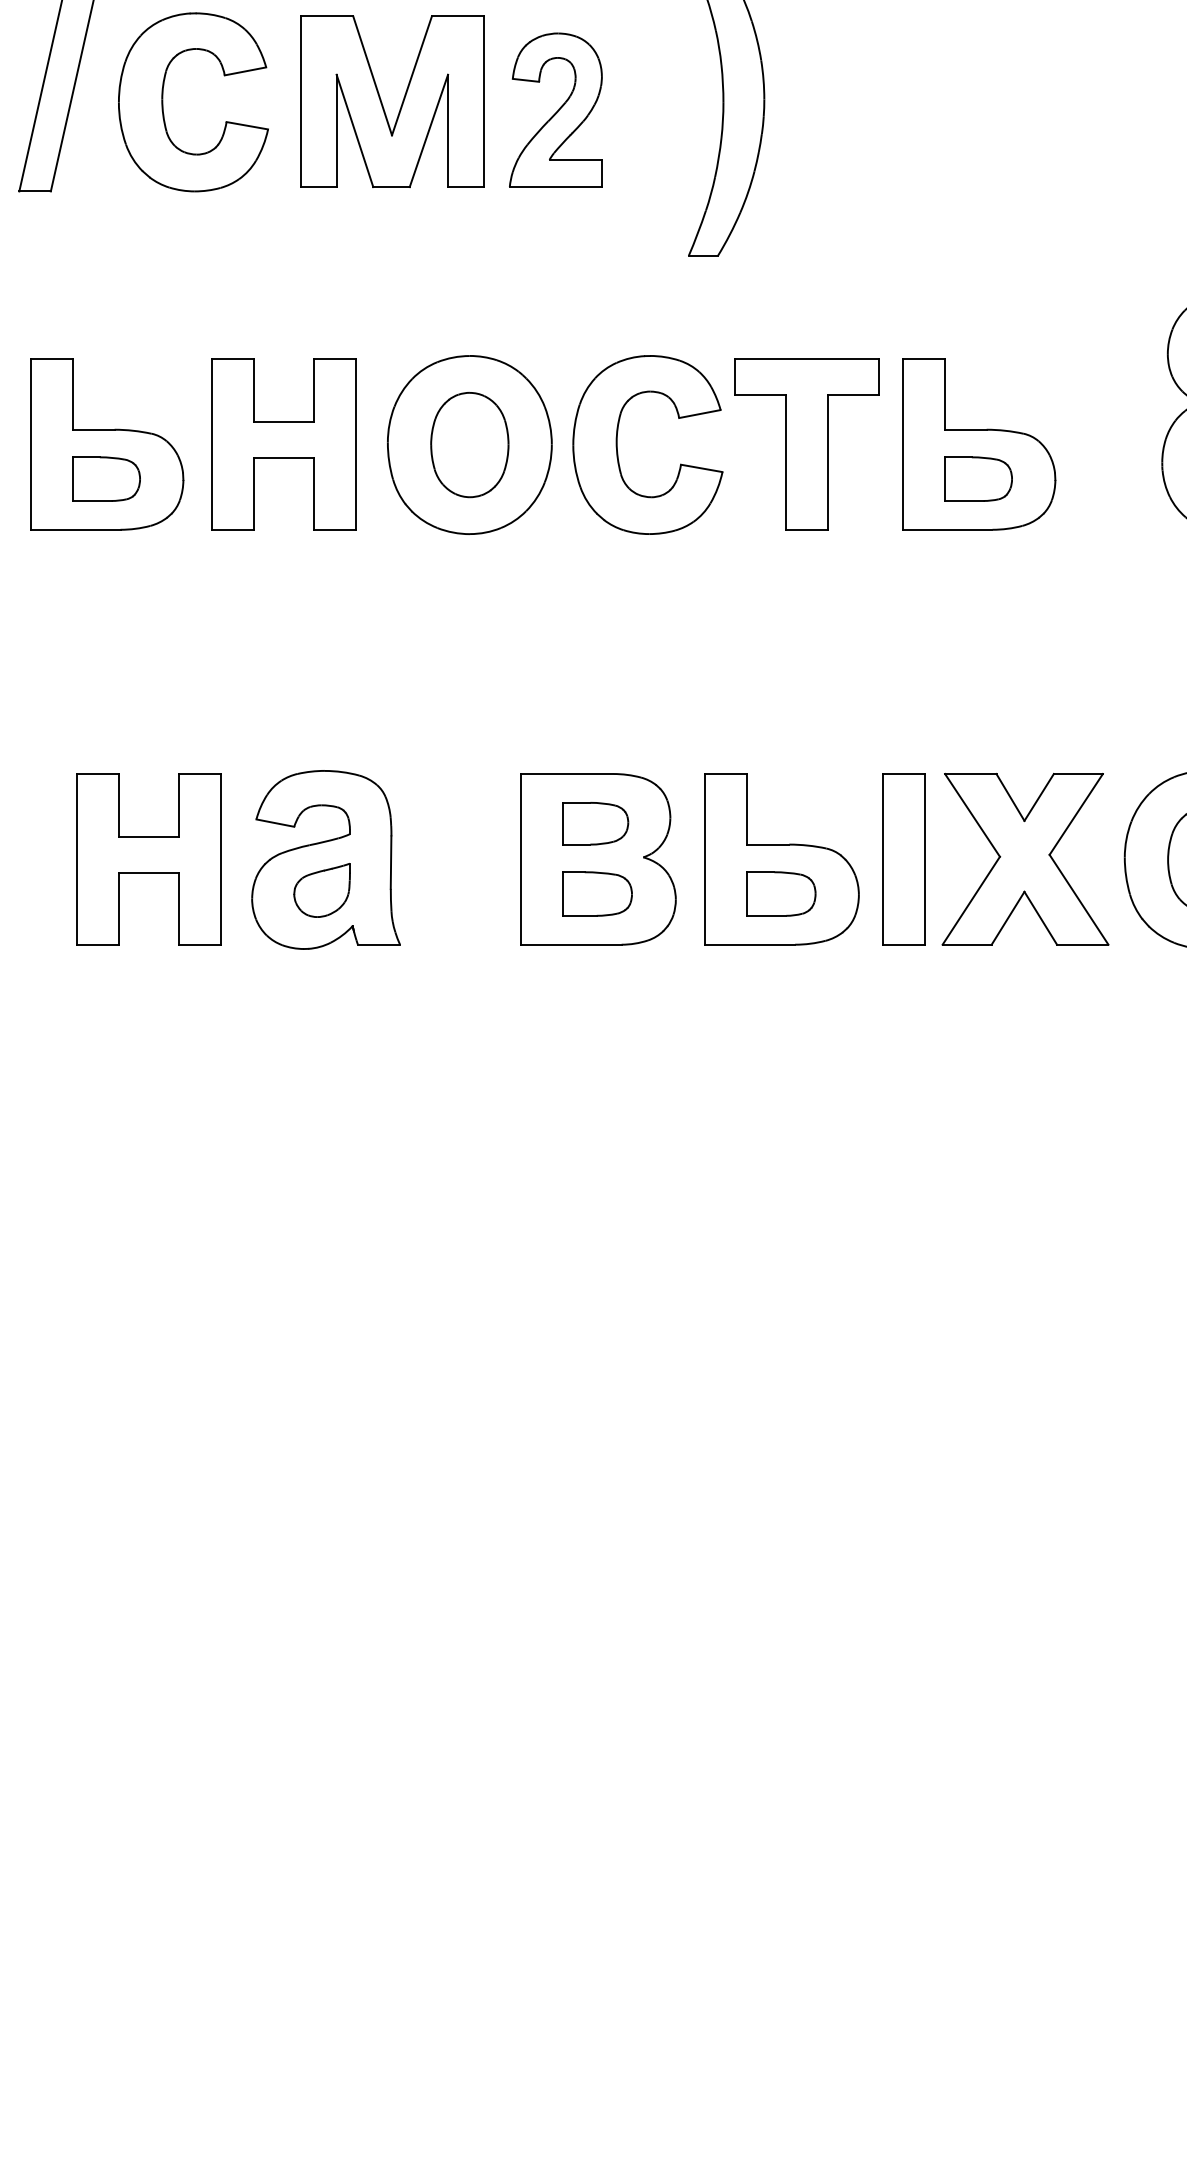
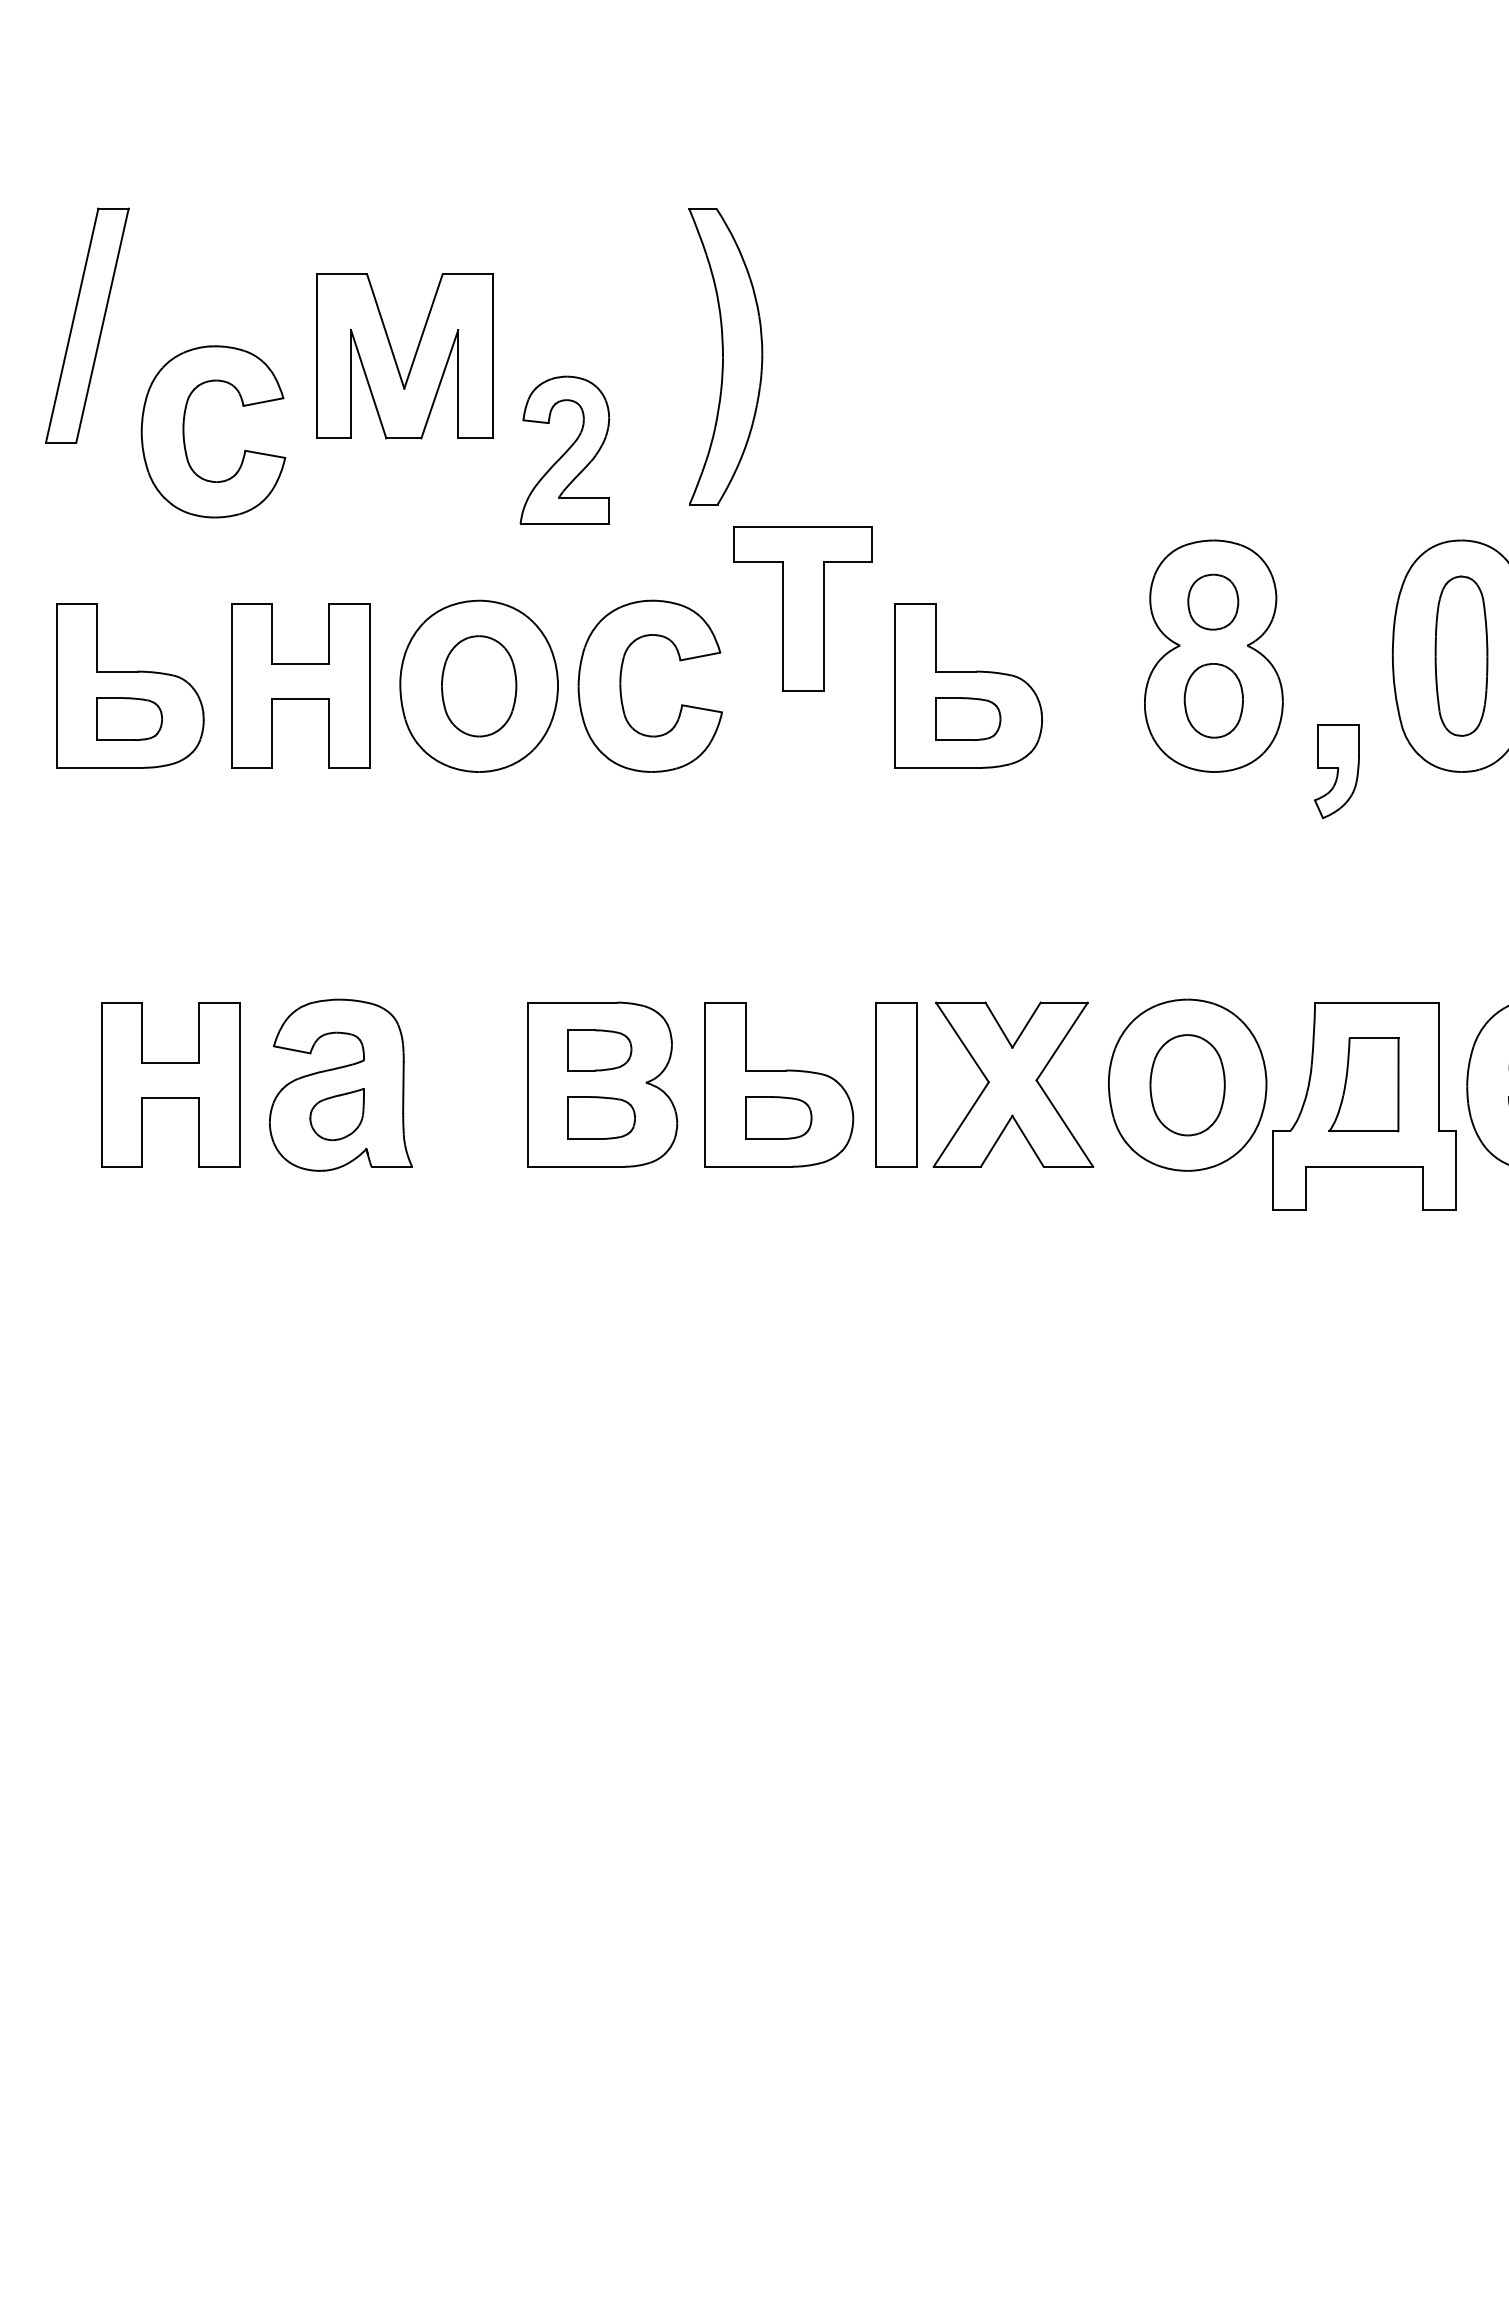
part: (163, 101) -> (184, 431), moved
part: (555, 109) -> (564, 449), moved
part: (806, 444) -> (802, 608), moved

